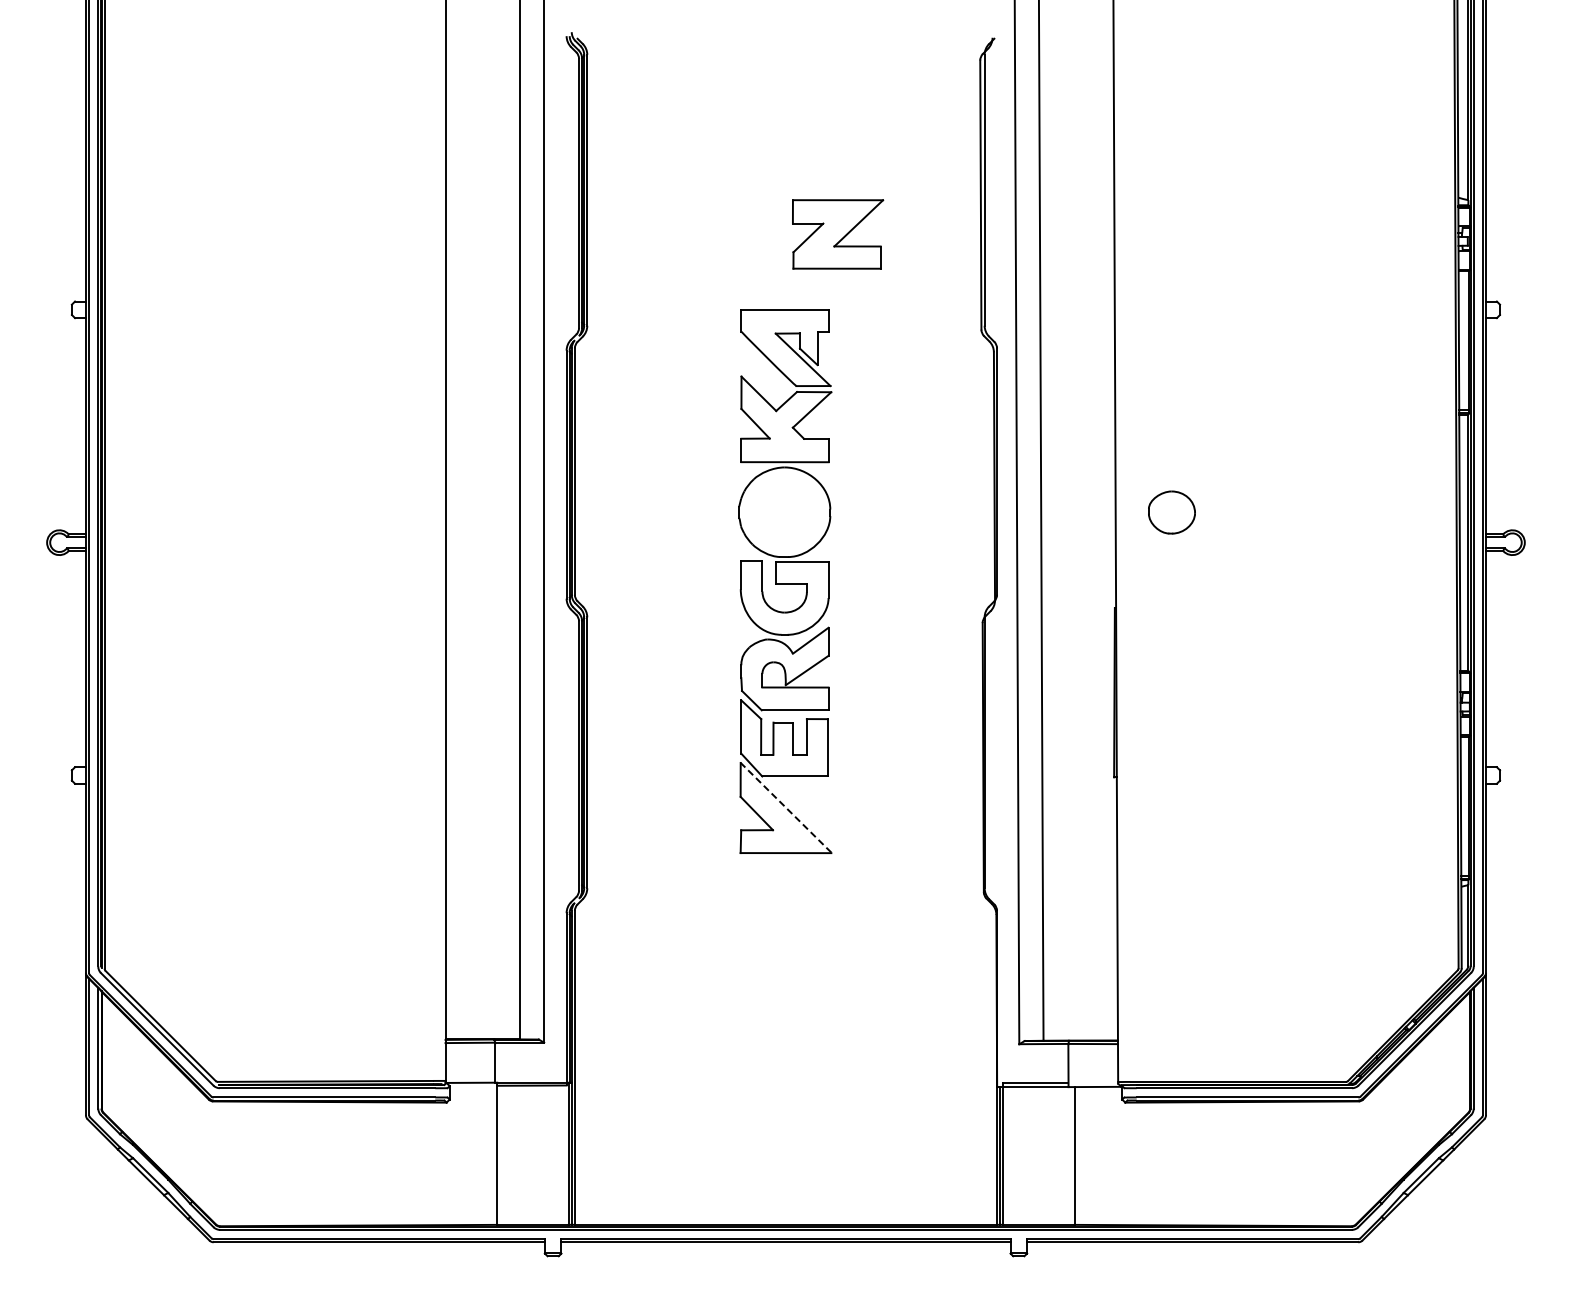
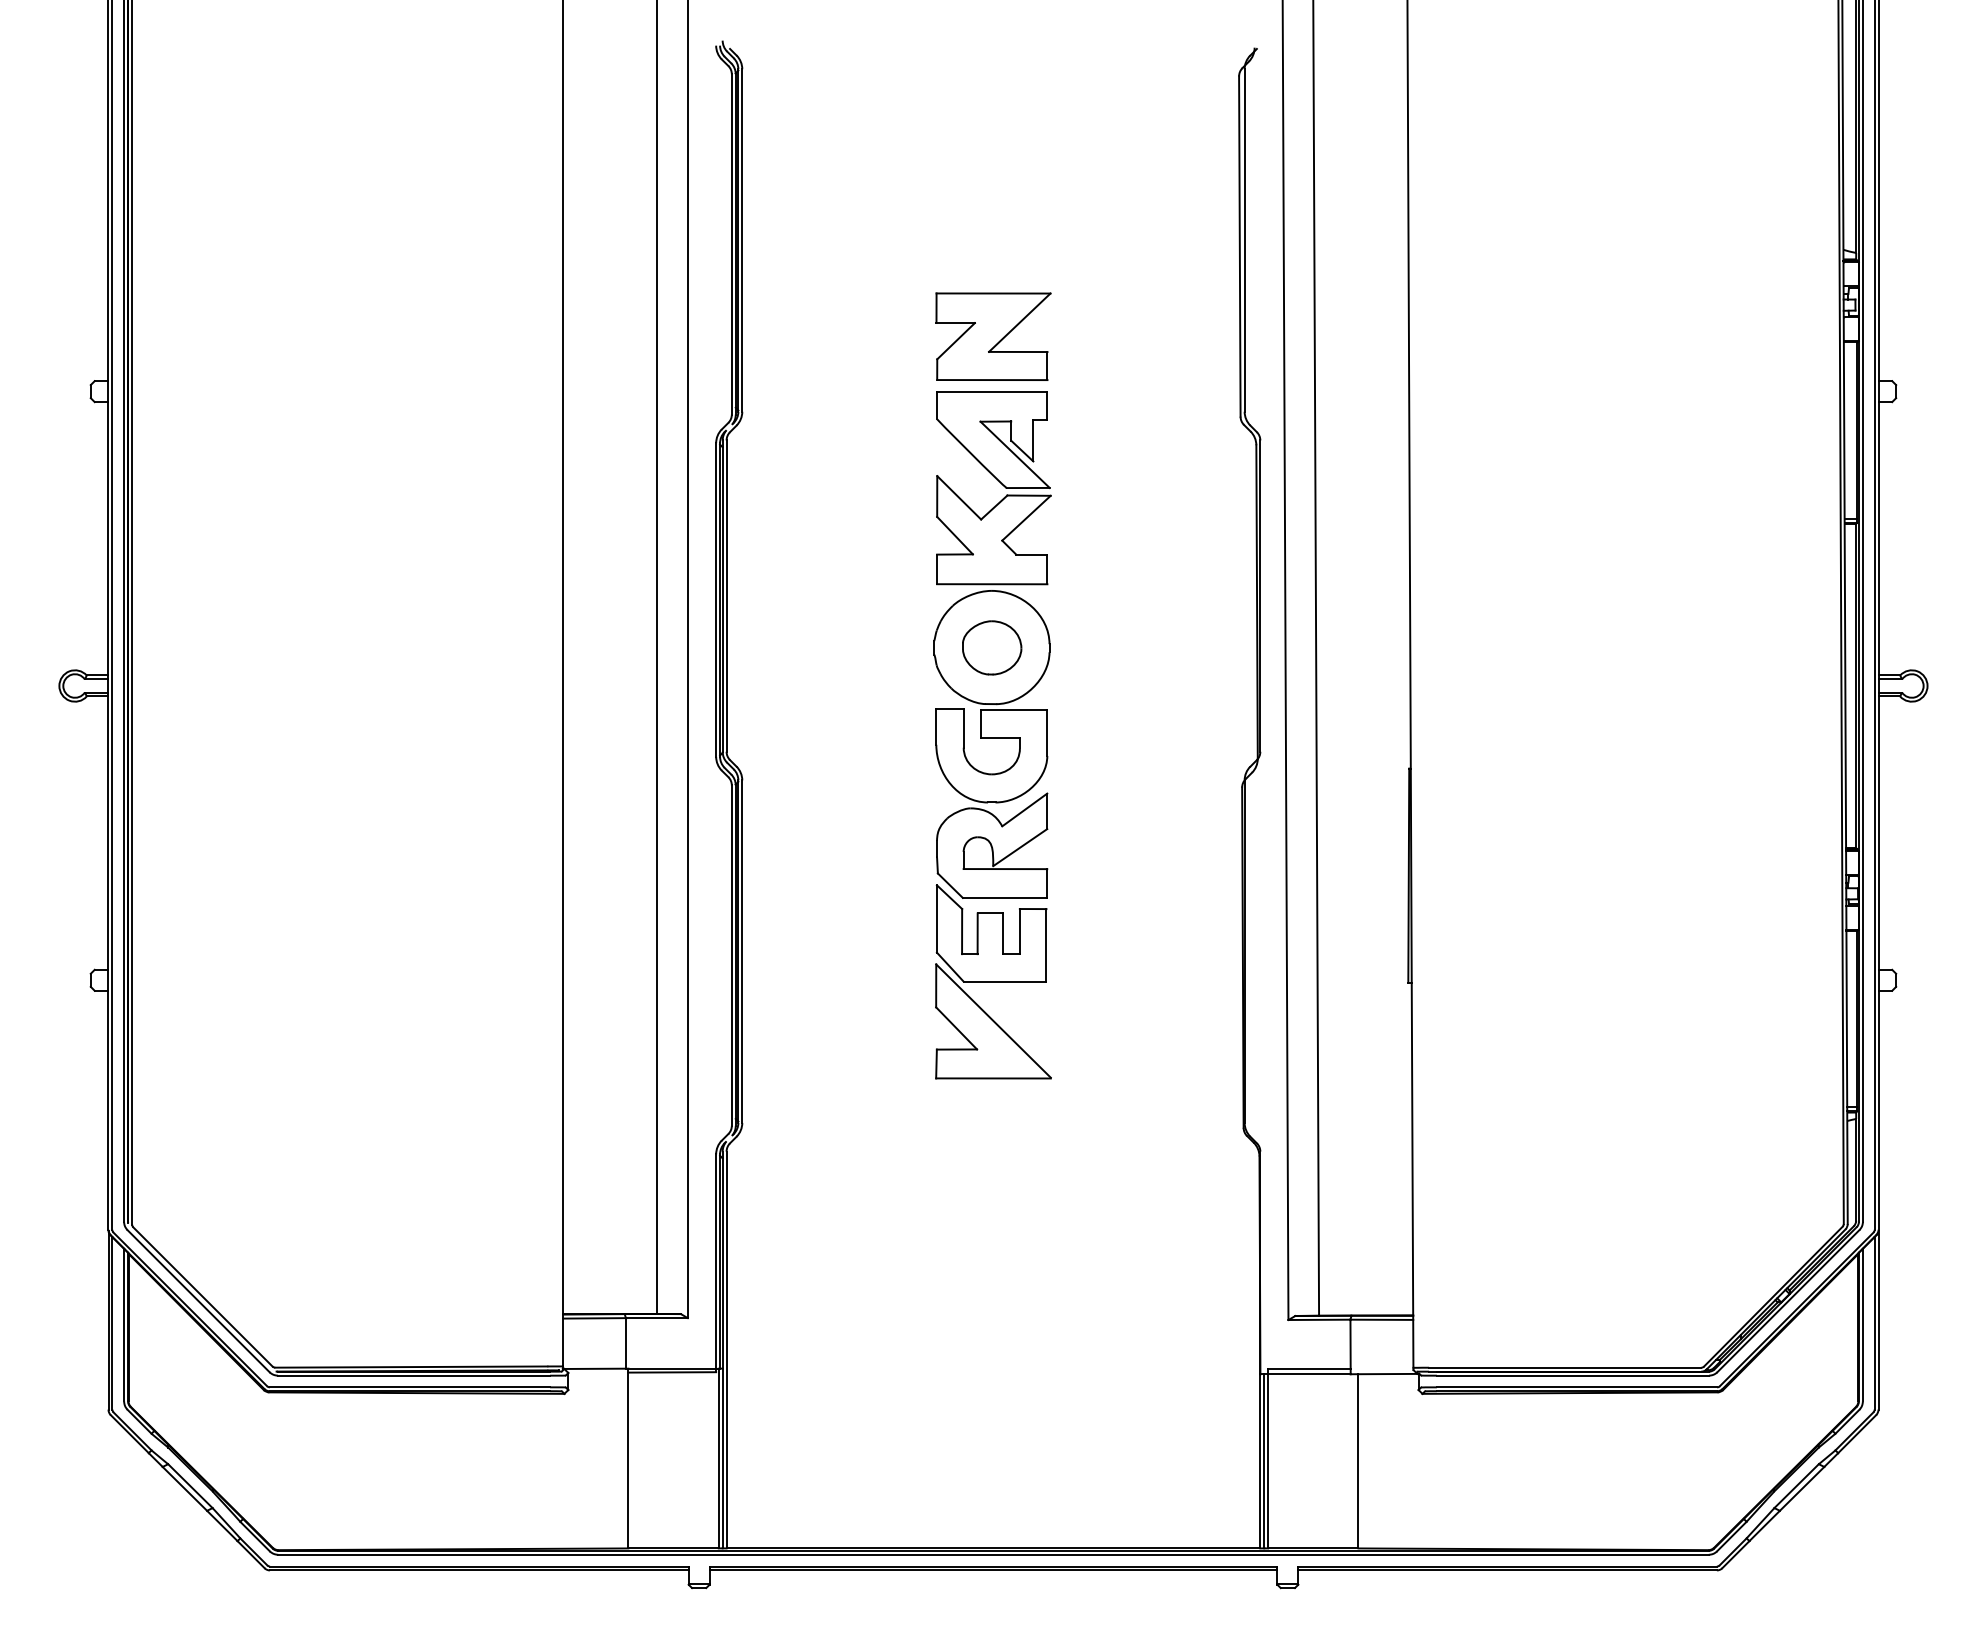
part: (838, 234) -> (994, 336), moved
part: (1171, 512) -> (991, 647), moved
line: (786, 807) -> (994, 1020), dashed -> solid

